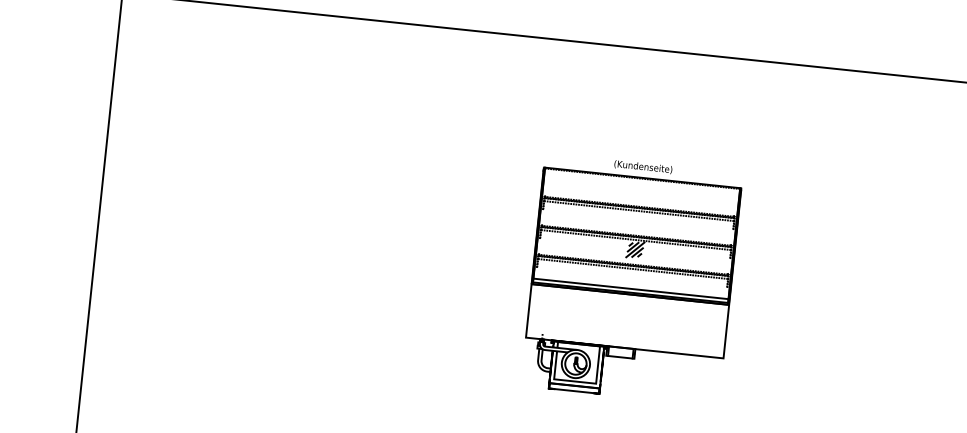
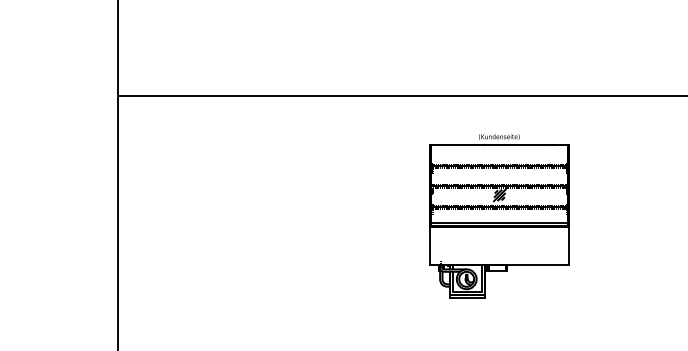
part: (631, 279) -> (499, 216), moved

